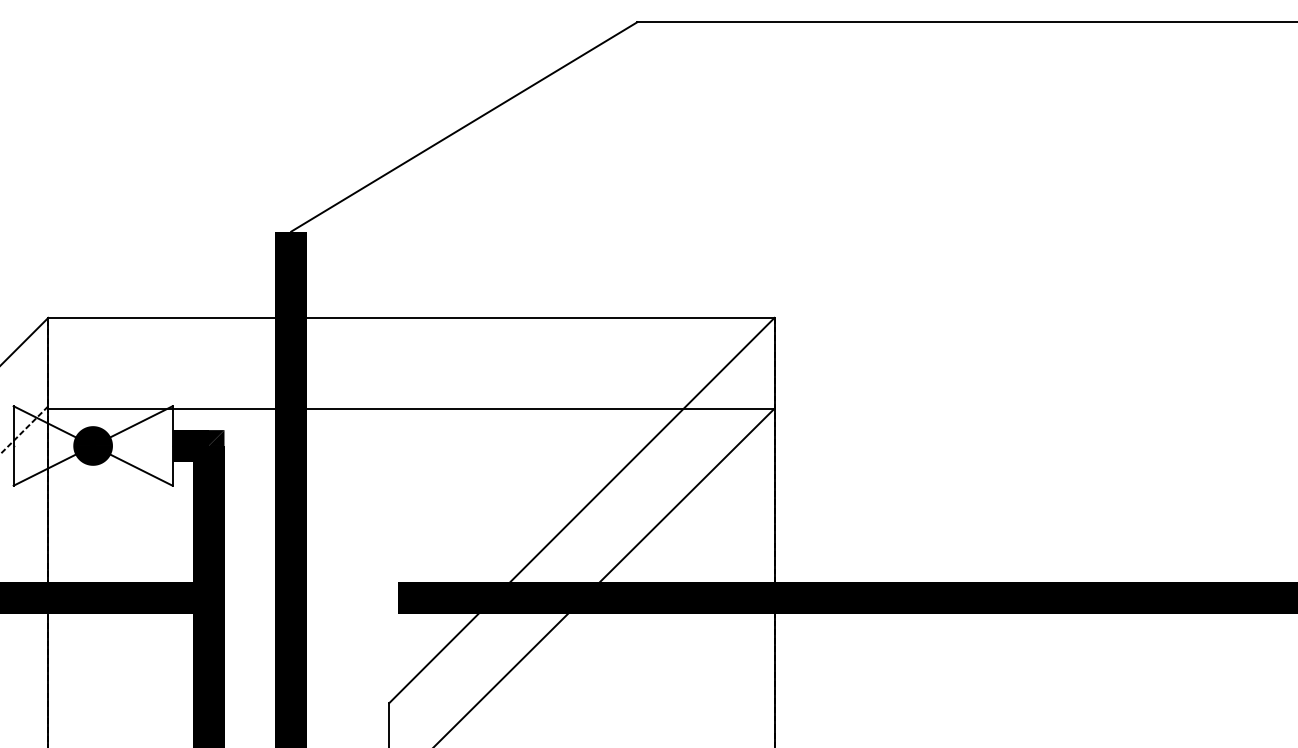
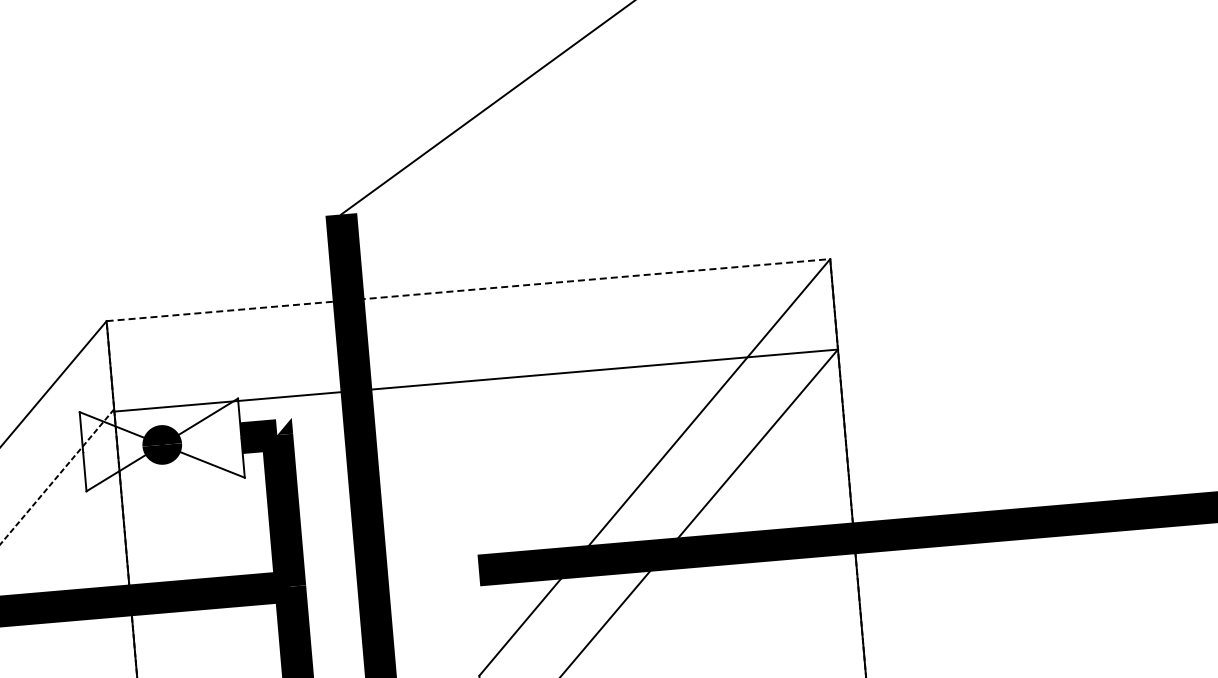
line: (411, 317) -> (468, 289), solid -> dashed
fill: (216, 437) -> (284, 425), removed

